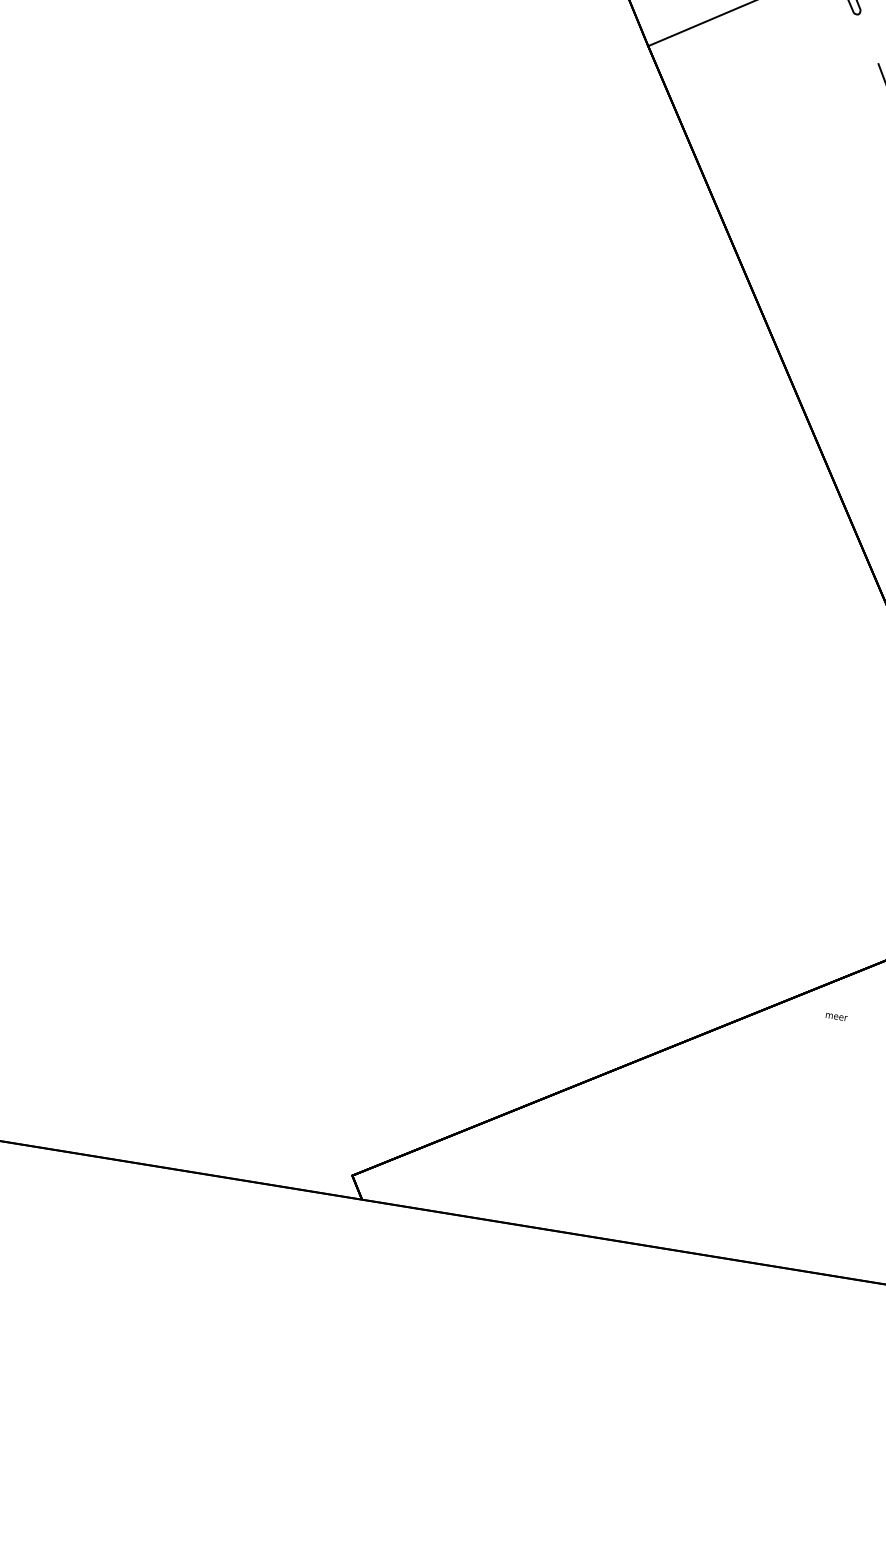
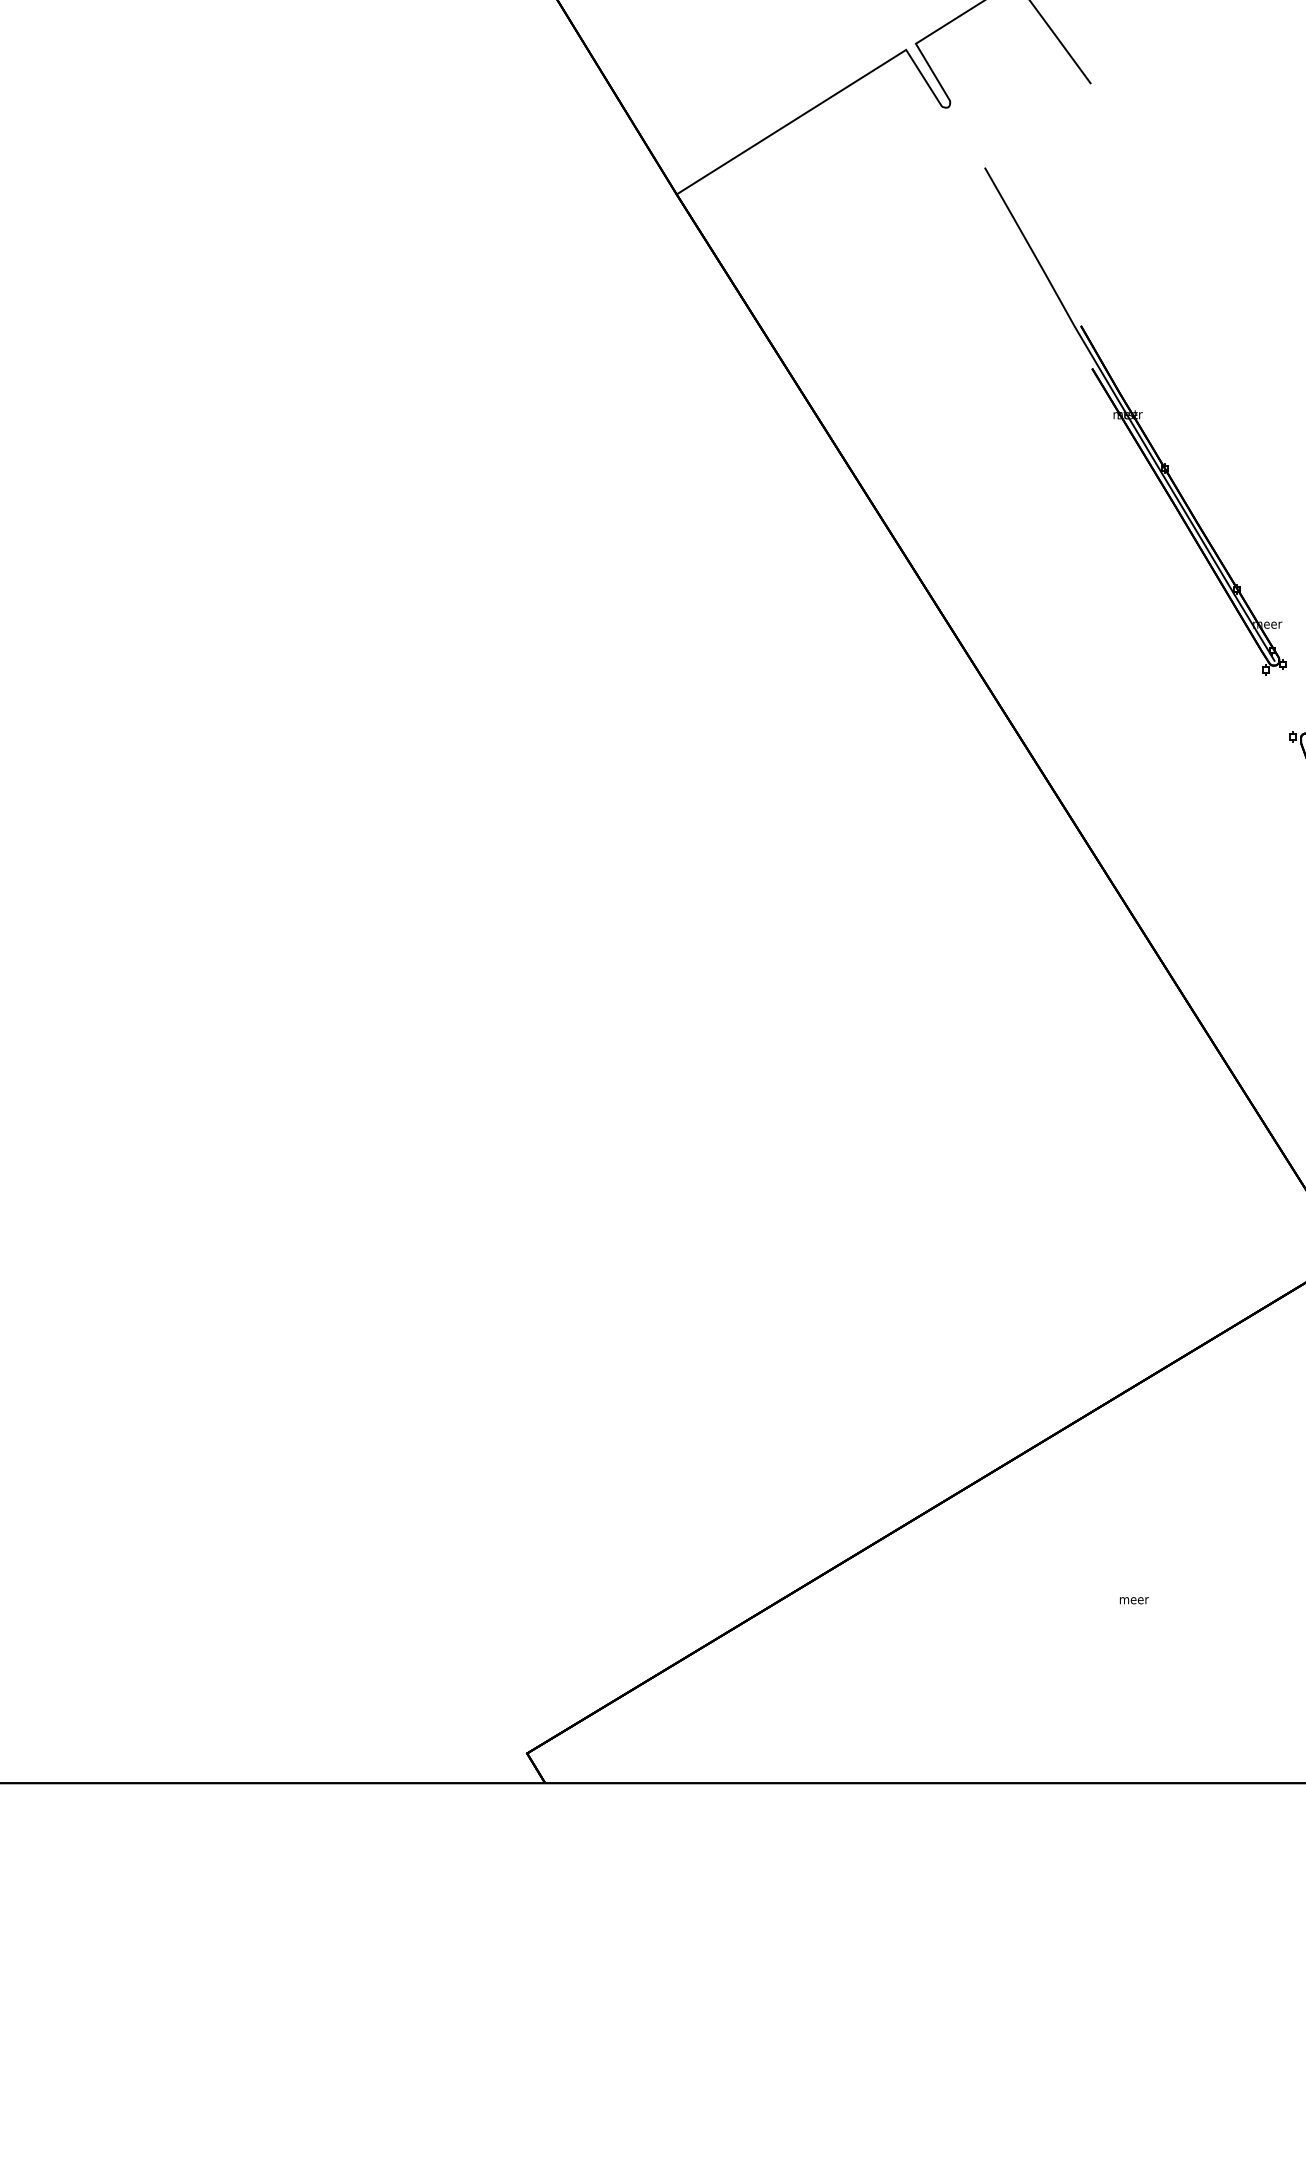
text: (836, 1017) -> (1134, 1600), moved

